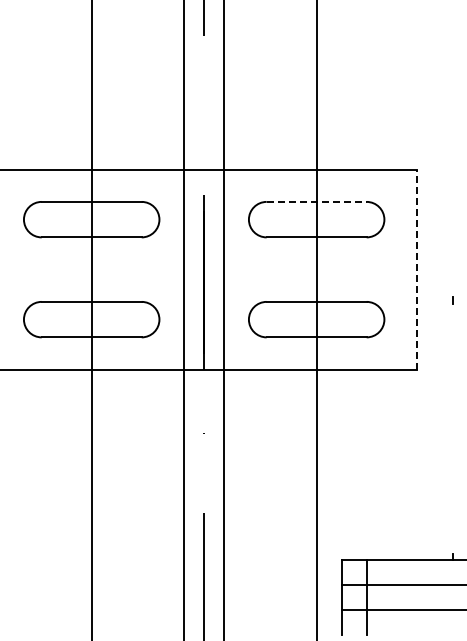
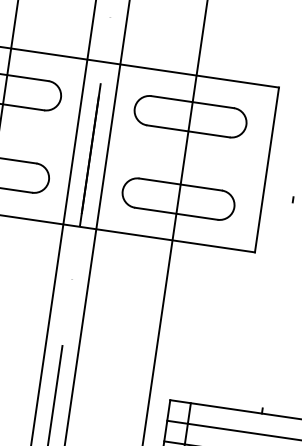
line: (316, 201) -> (192, 101), dashed -> solid
line: (416, 269) -> (266, 169), dashed -> solid

